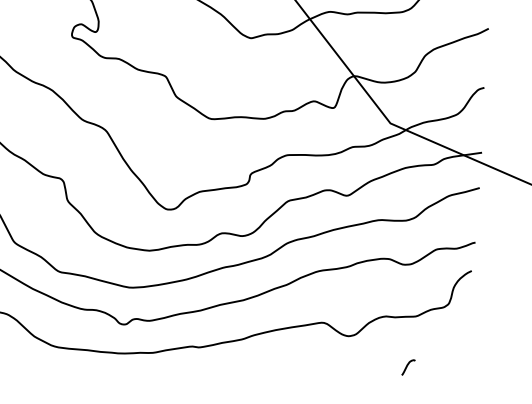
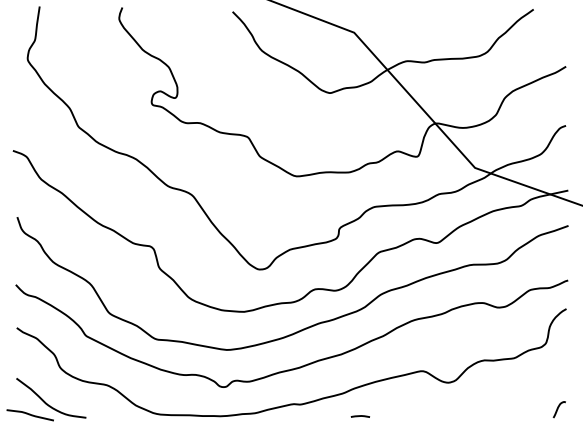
line: (258, 363) -> (360, 416), added
curve: (407, 367) -> (558, 409), moved

